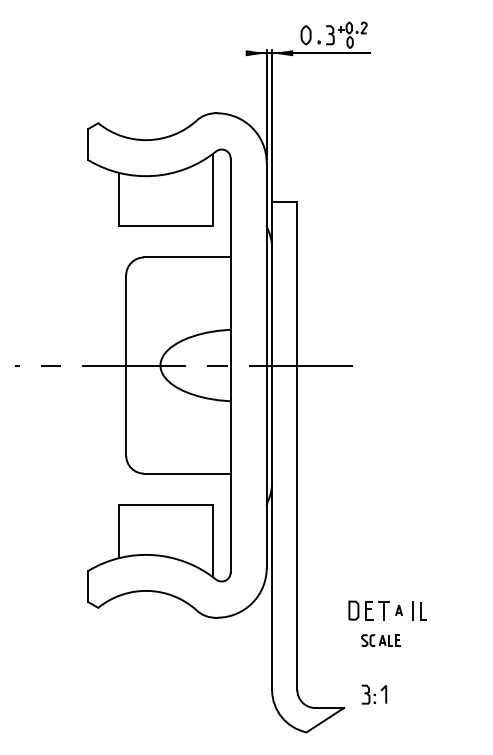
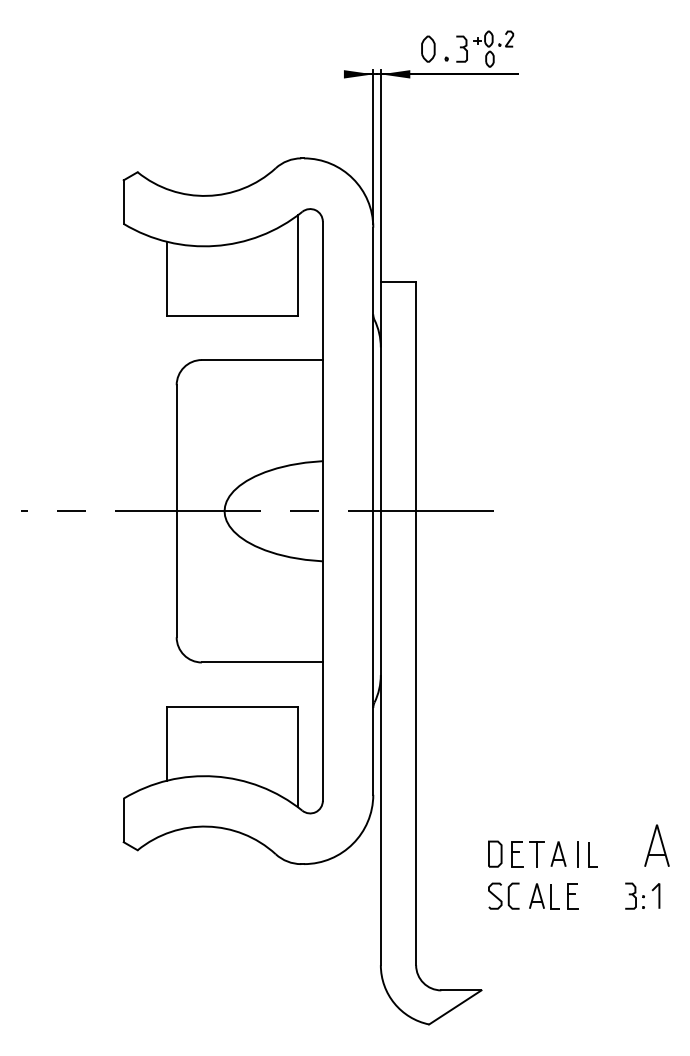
part: (469, 604) -> (656, 845), added
part: (398, 610) -> (557, 853), size x1.67
part: (380, 640) -> (532, 895), size x1.67
part: (374, 694) -> (643, 895), moved

